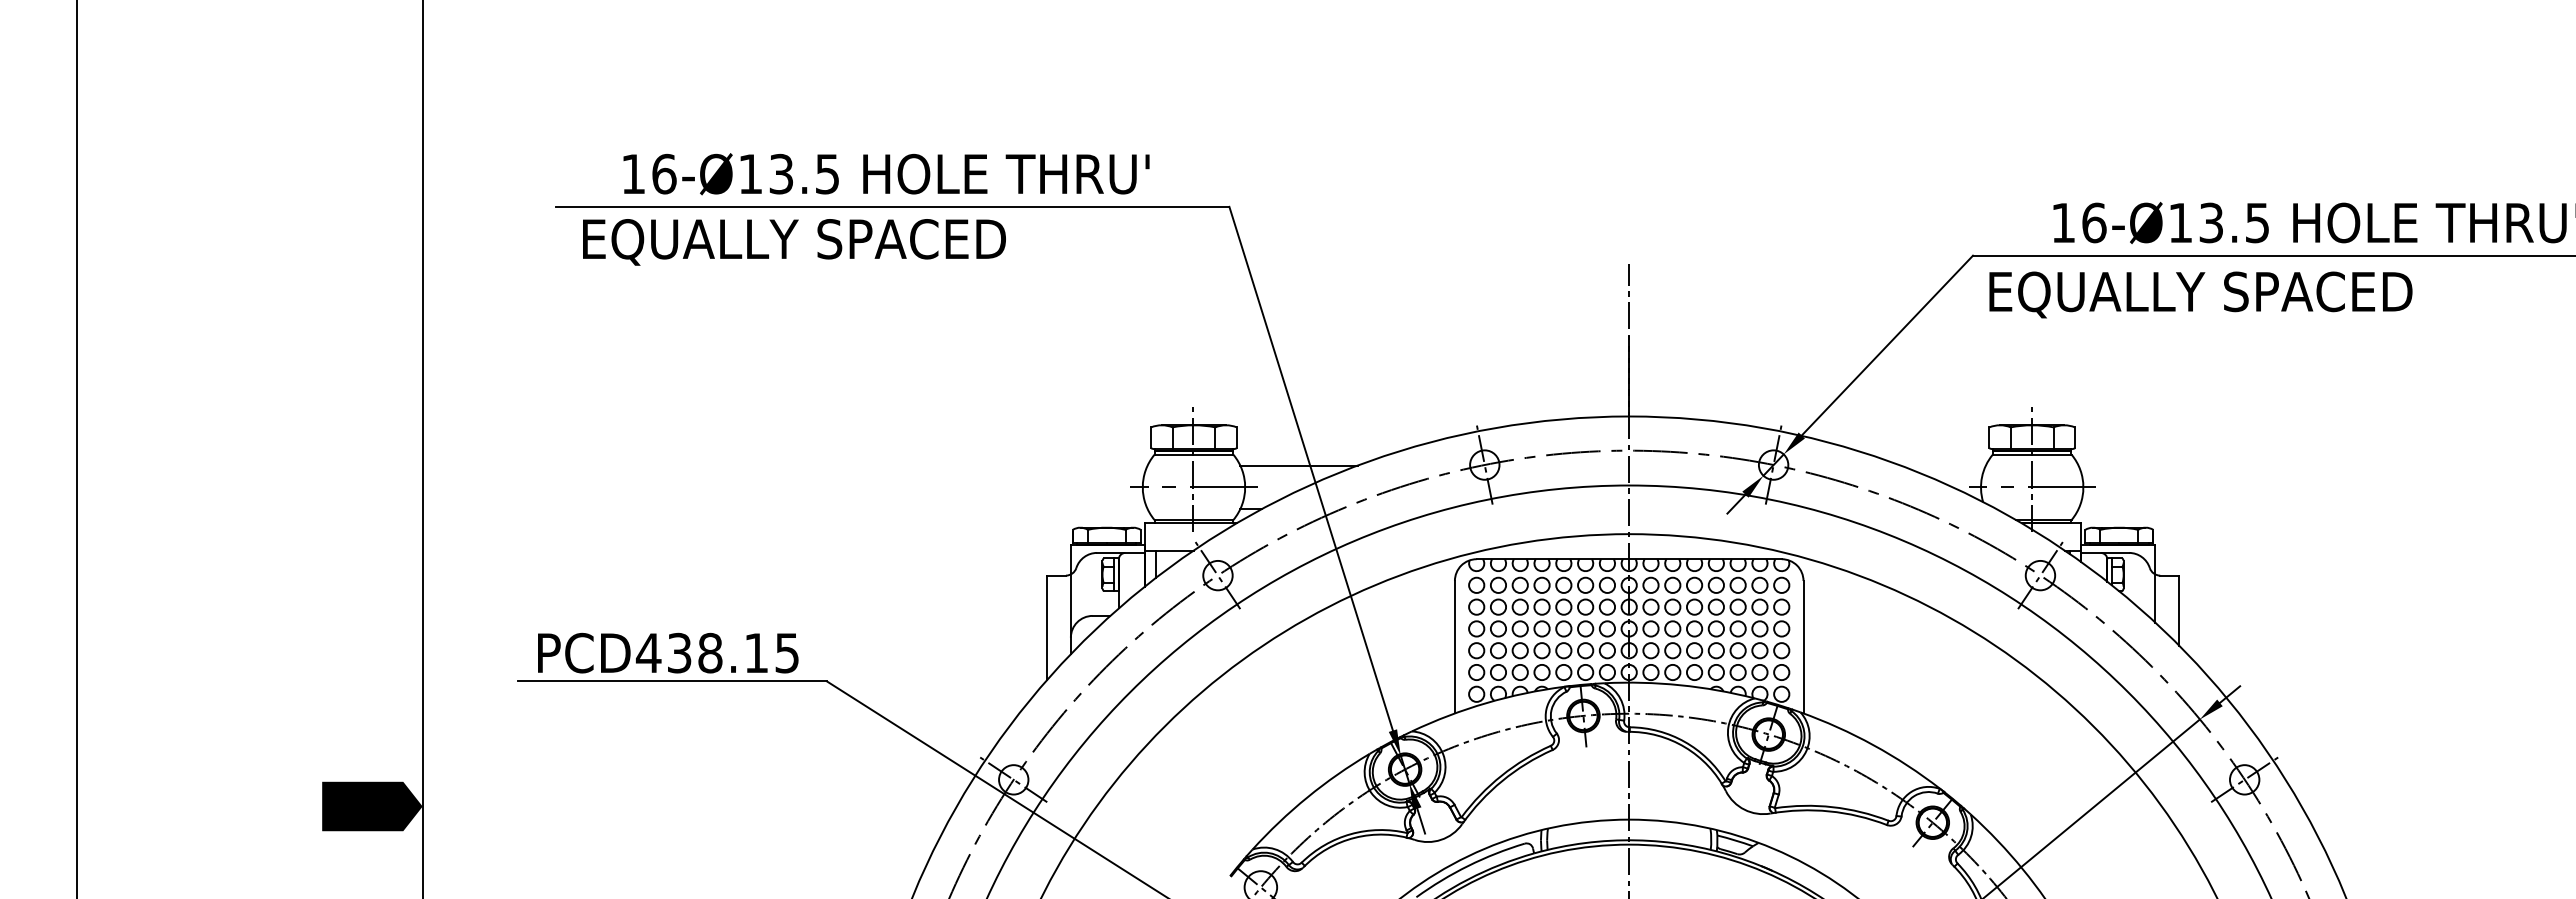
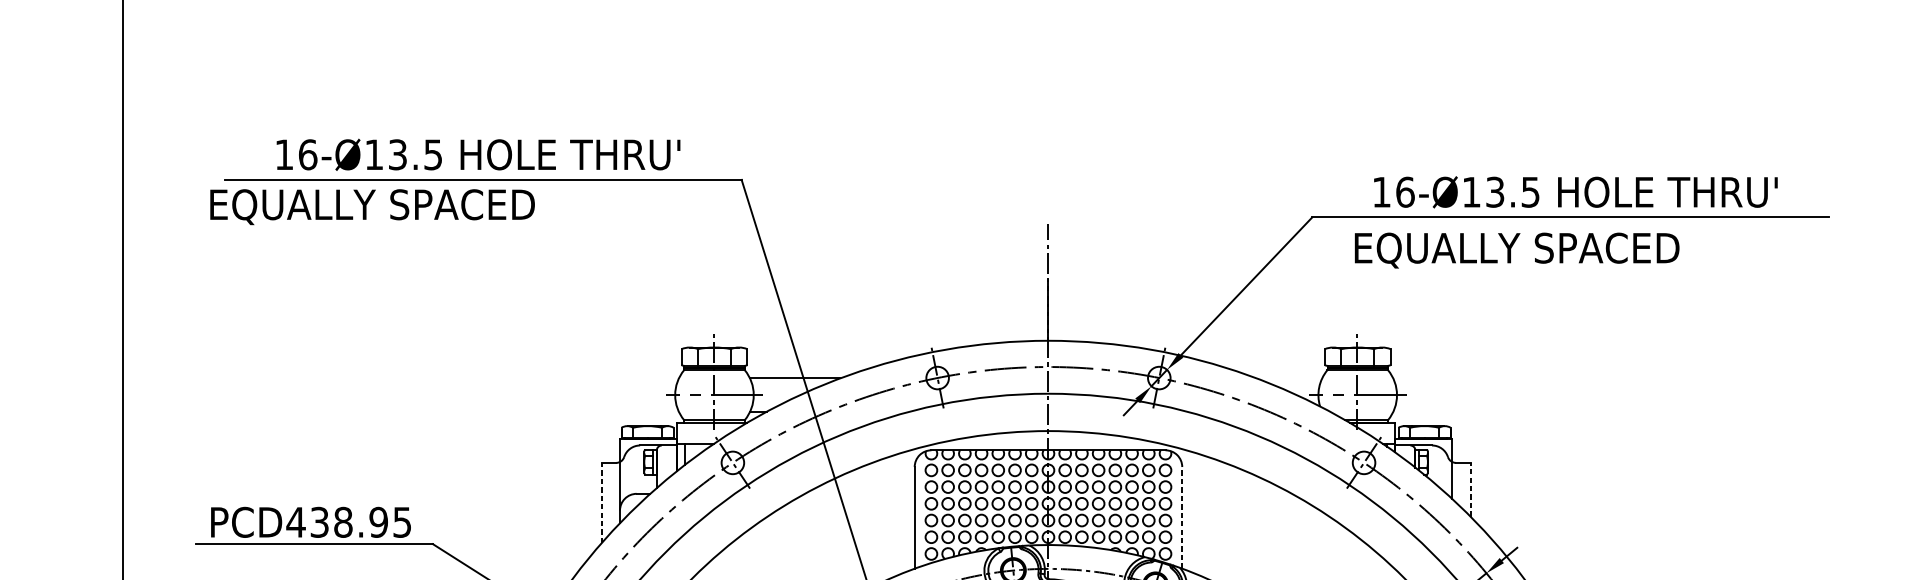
text: (794, 242) -> (372, 207), moved
text: (2200, 294) -> (1516, 250), moved
line: (2179, 610) -> (1470, 489), solid -> dashed
line: (1046, 627) -> (601, 502), solid -> dashed
line: (1803, 646) -> (1182, 517), solid -> dashed
text: (756, 652) -> (378, 521), PCD438.15 -> PCD438.95

